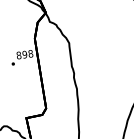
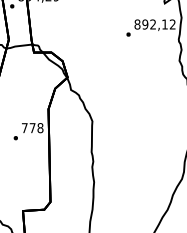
text: (21, 55) -> (28, 128), 898 -> 778

